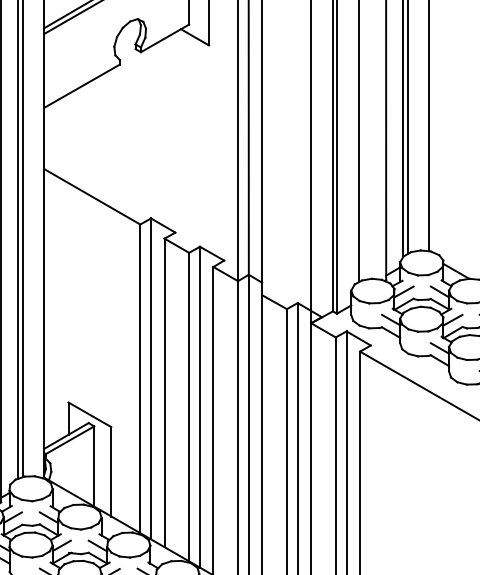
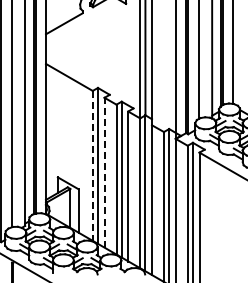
line: (139, 378) -> (92, 165), solid -> dashed
line: (164, 392) -> (104, 172), solid -> dashed

